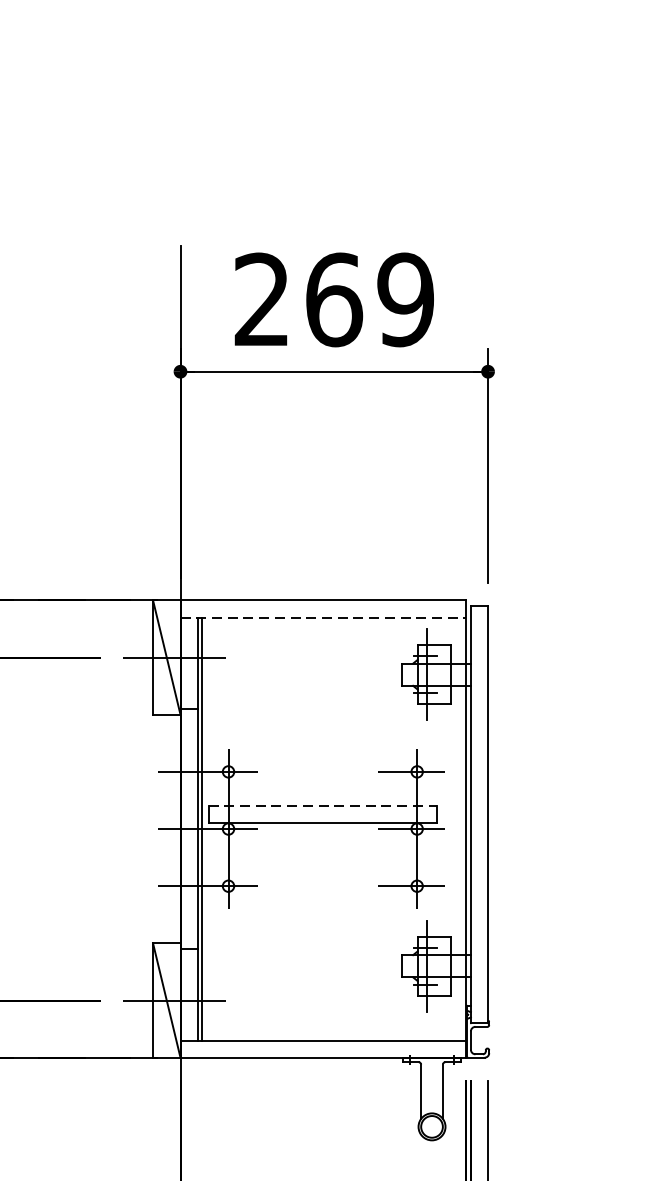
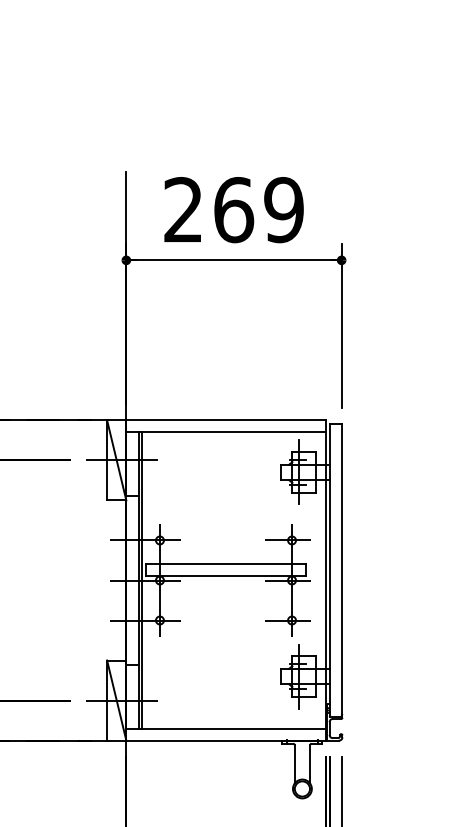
line: (323, 617) -> (226, 432), dashed -> solid
line: (323, 806) -> (226, 564), dashed -> solid

